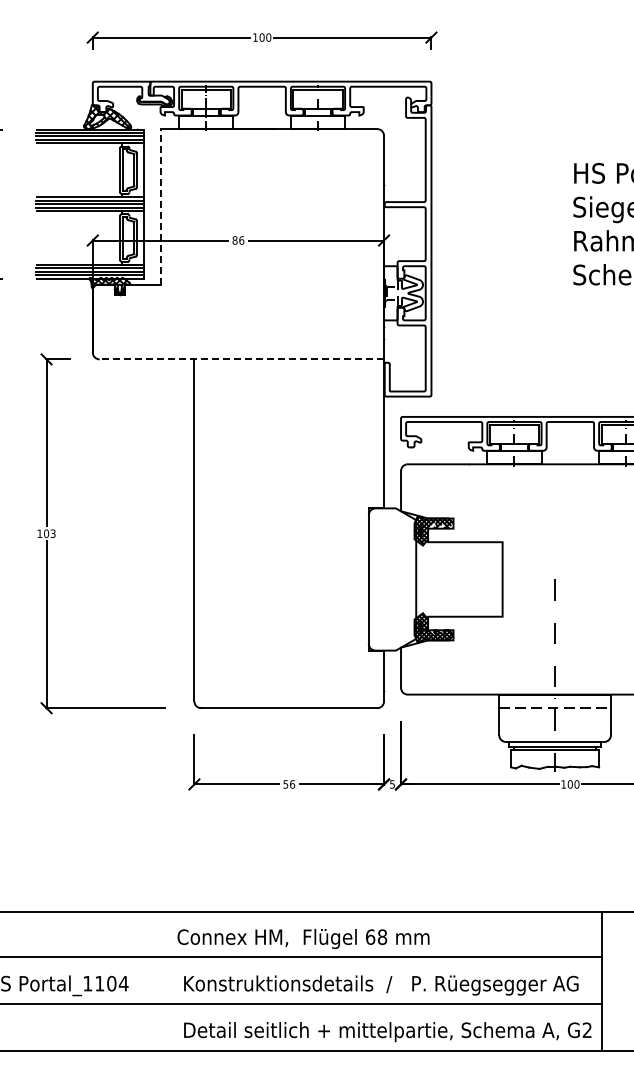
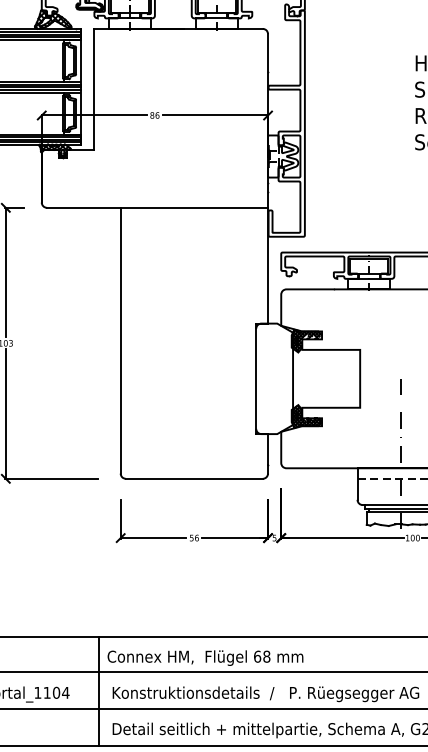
line: (160, 206) -> (94, 89), dashed -> solid
line: (241, 359) -> (157, 207), dashed -> solid
line: (167, 981) -> (99, 691), added

